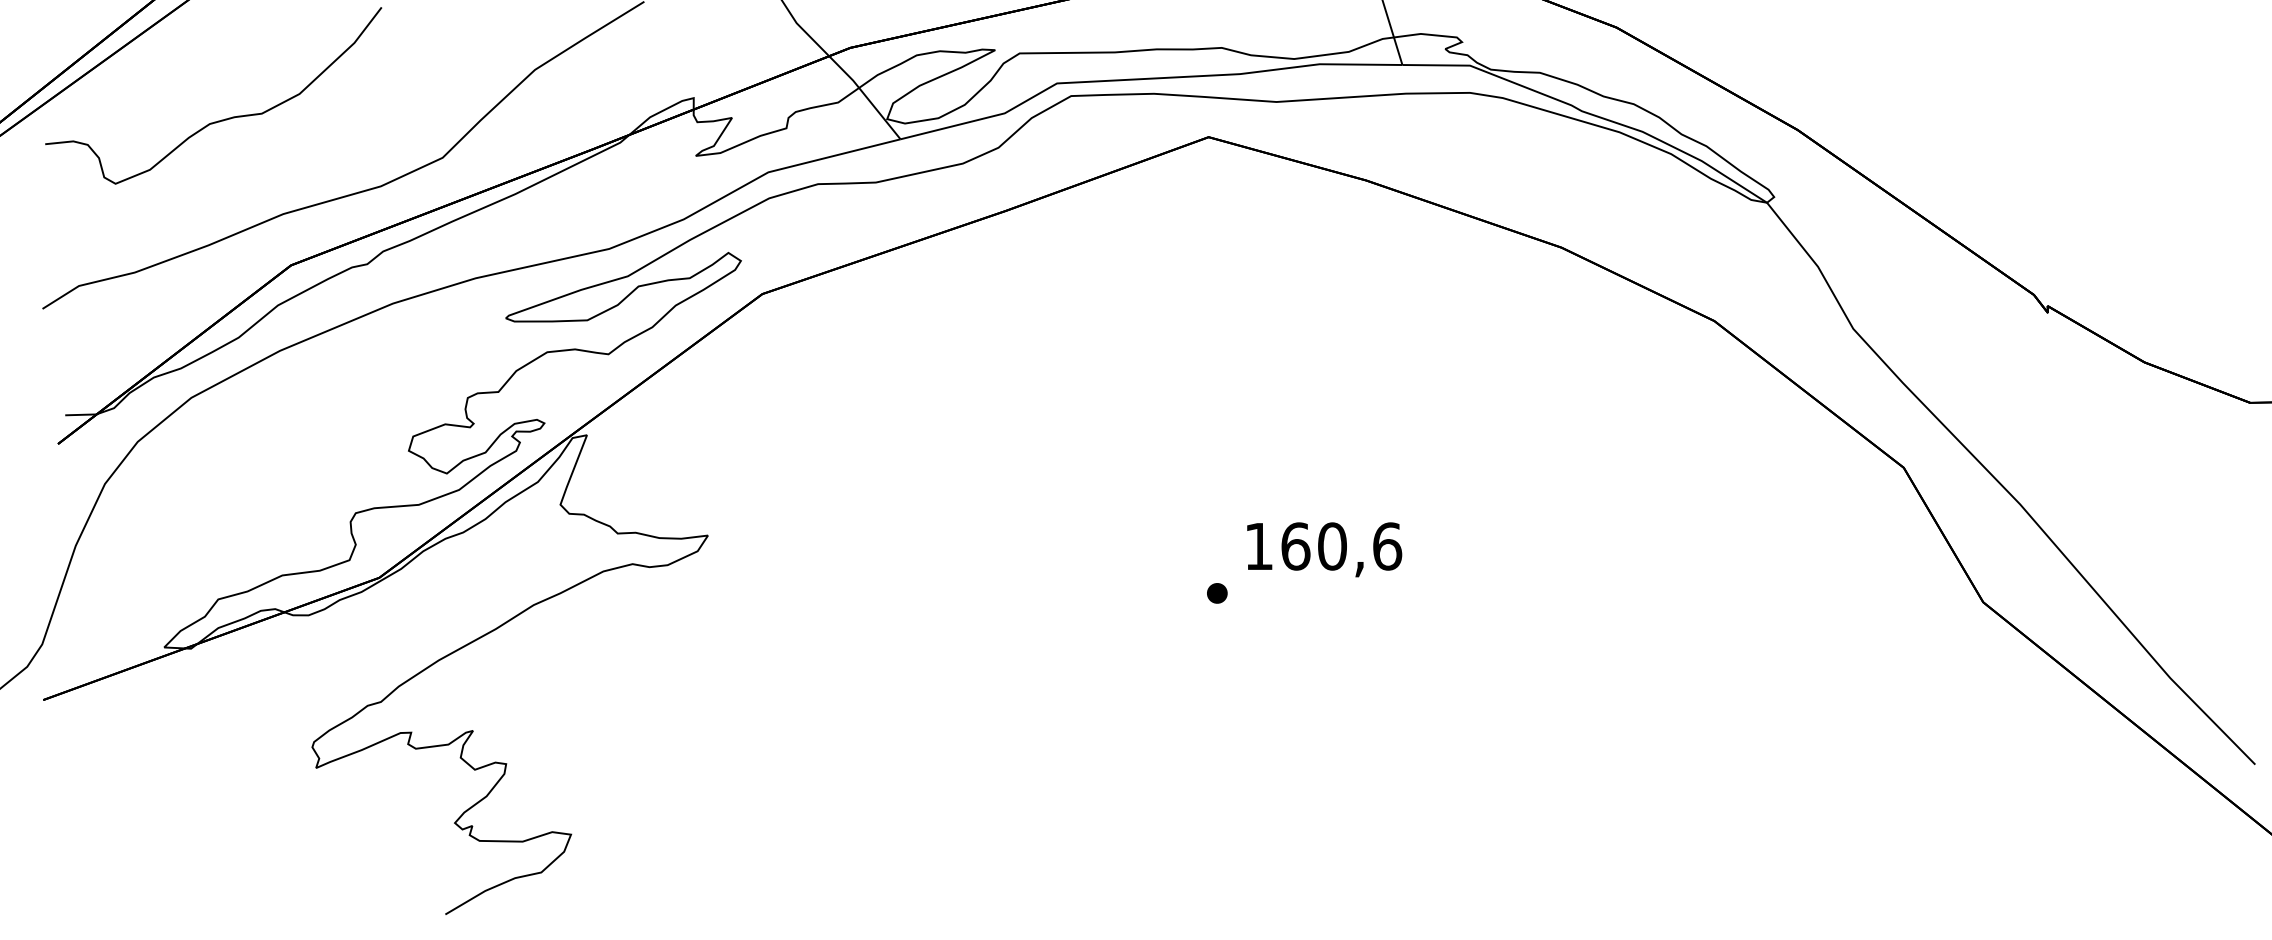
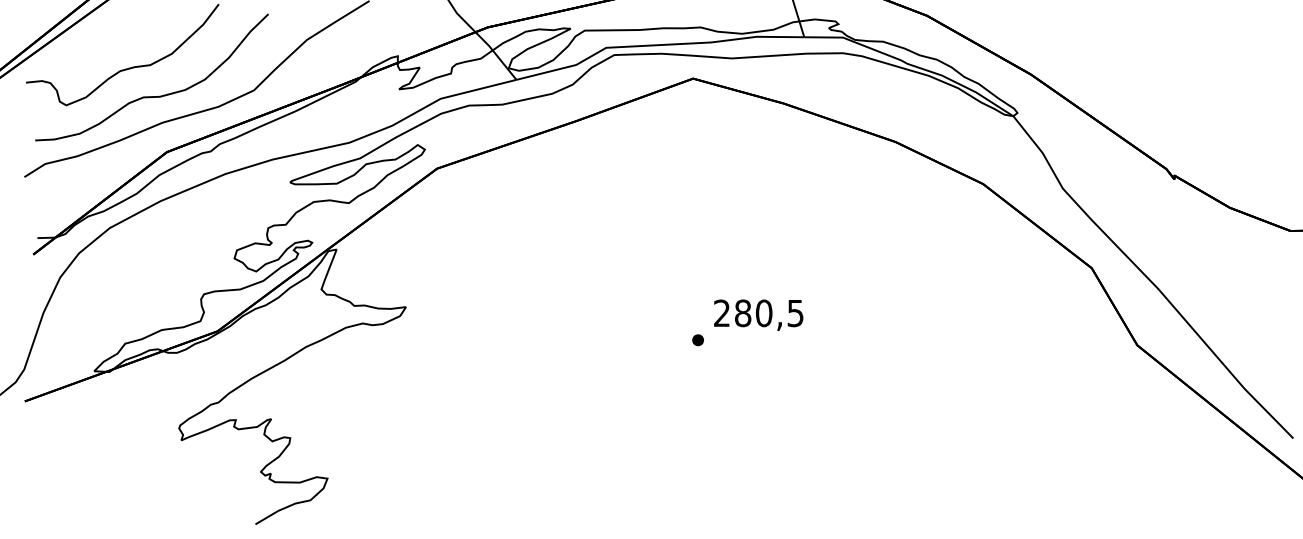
curve: (264, 168) -> (151, 96), added
text: (1324, 546) -> (759, 313), 160,6 -> 280,5

